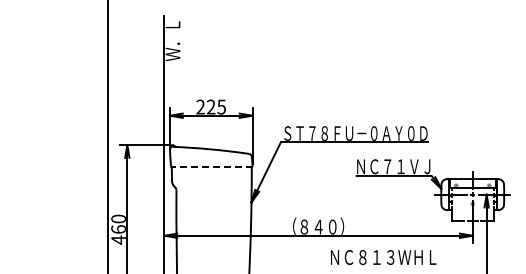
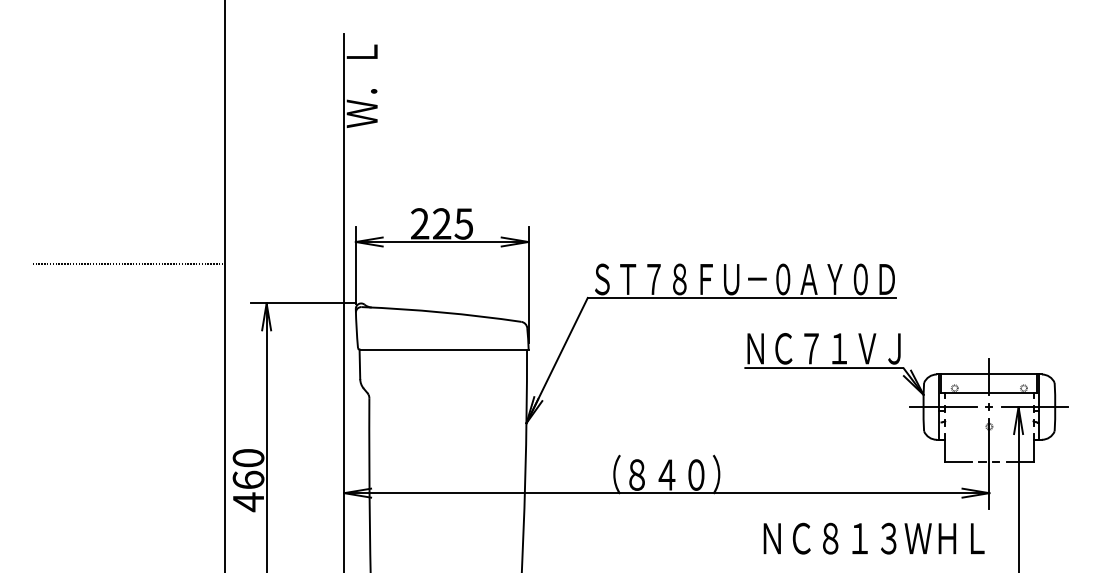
line: (61, 126) -> (128, 264), added
line: (211, 167) -> (442, 350), dashed -> solid
text: (383, 257) -> (873, 538), moved

